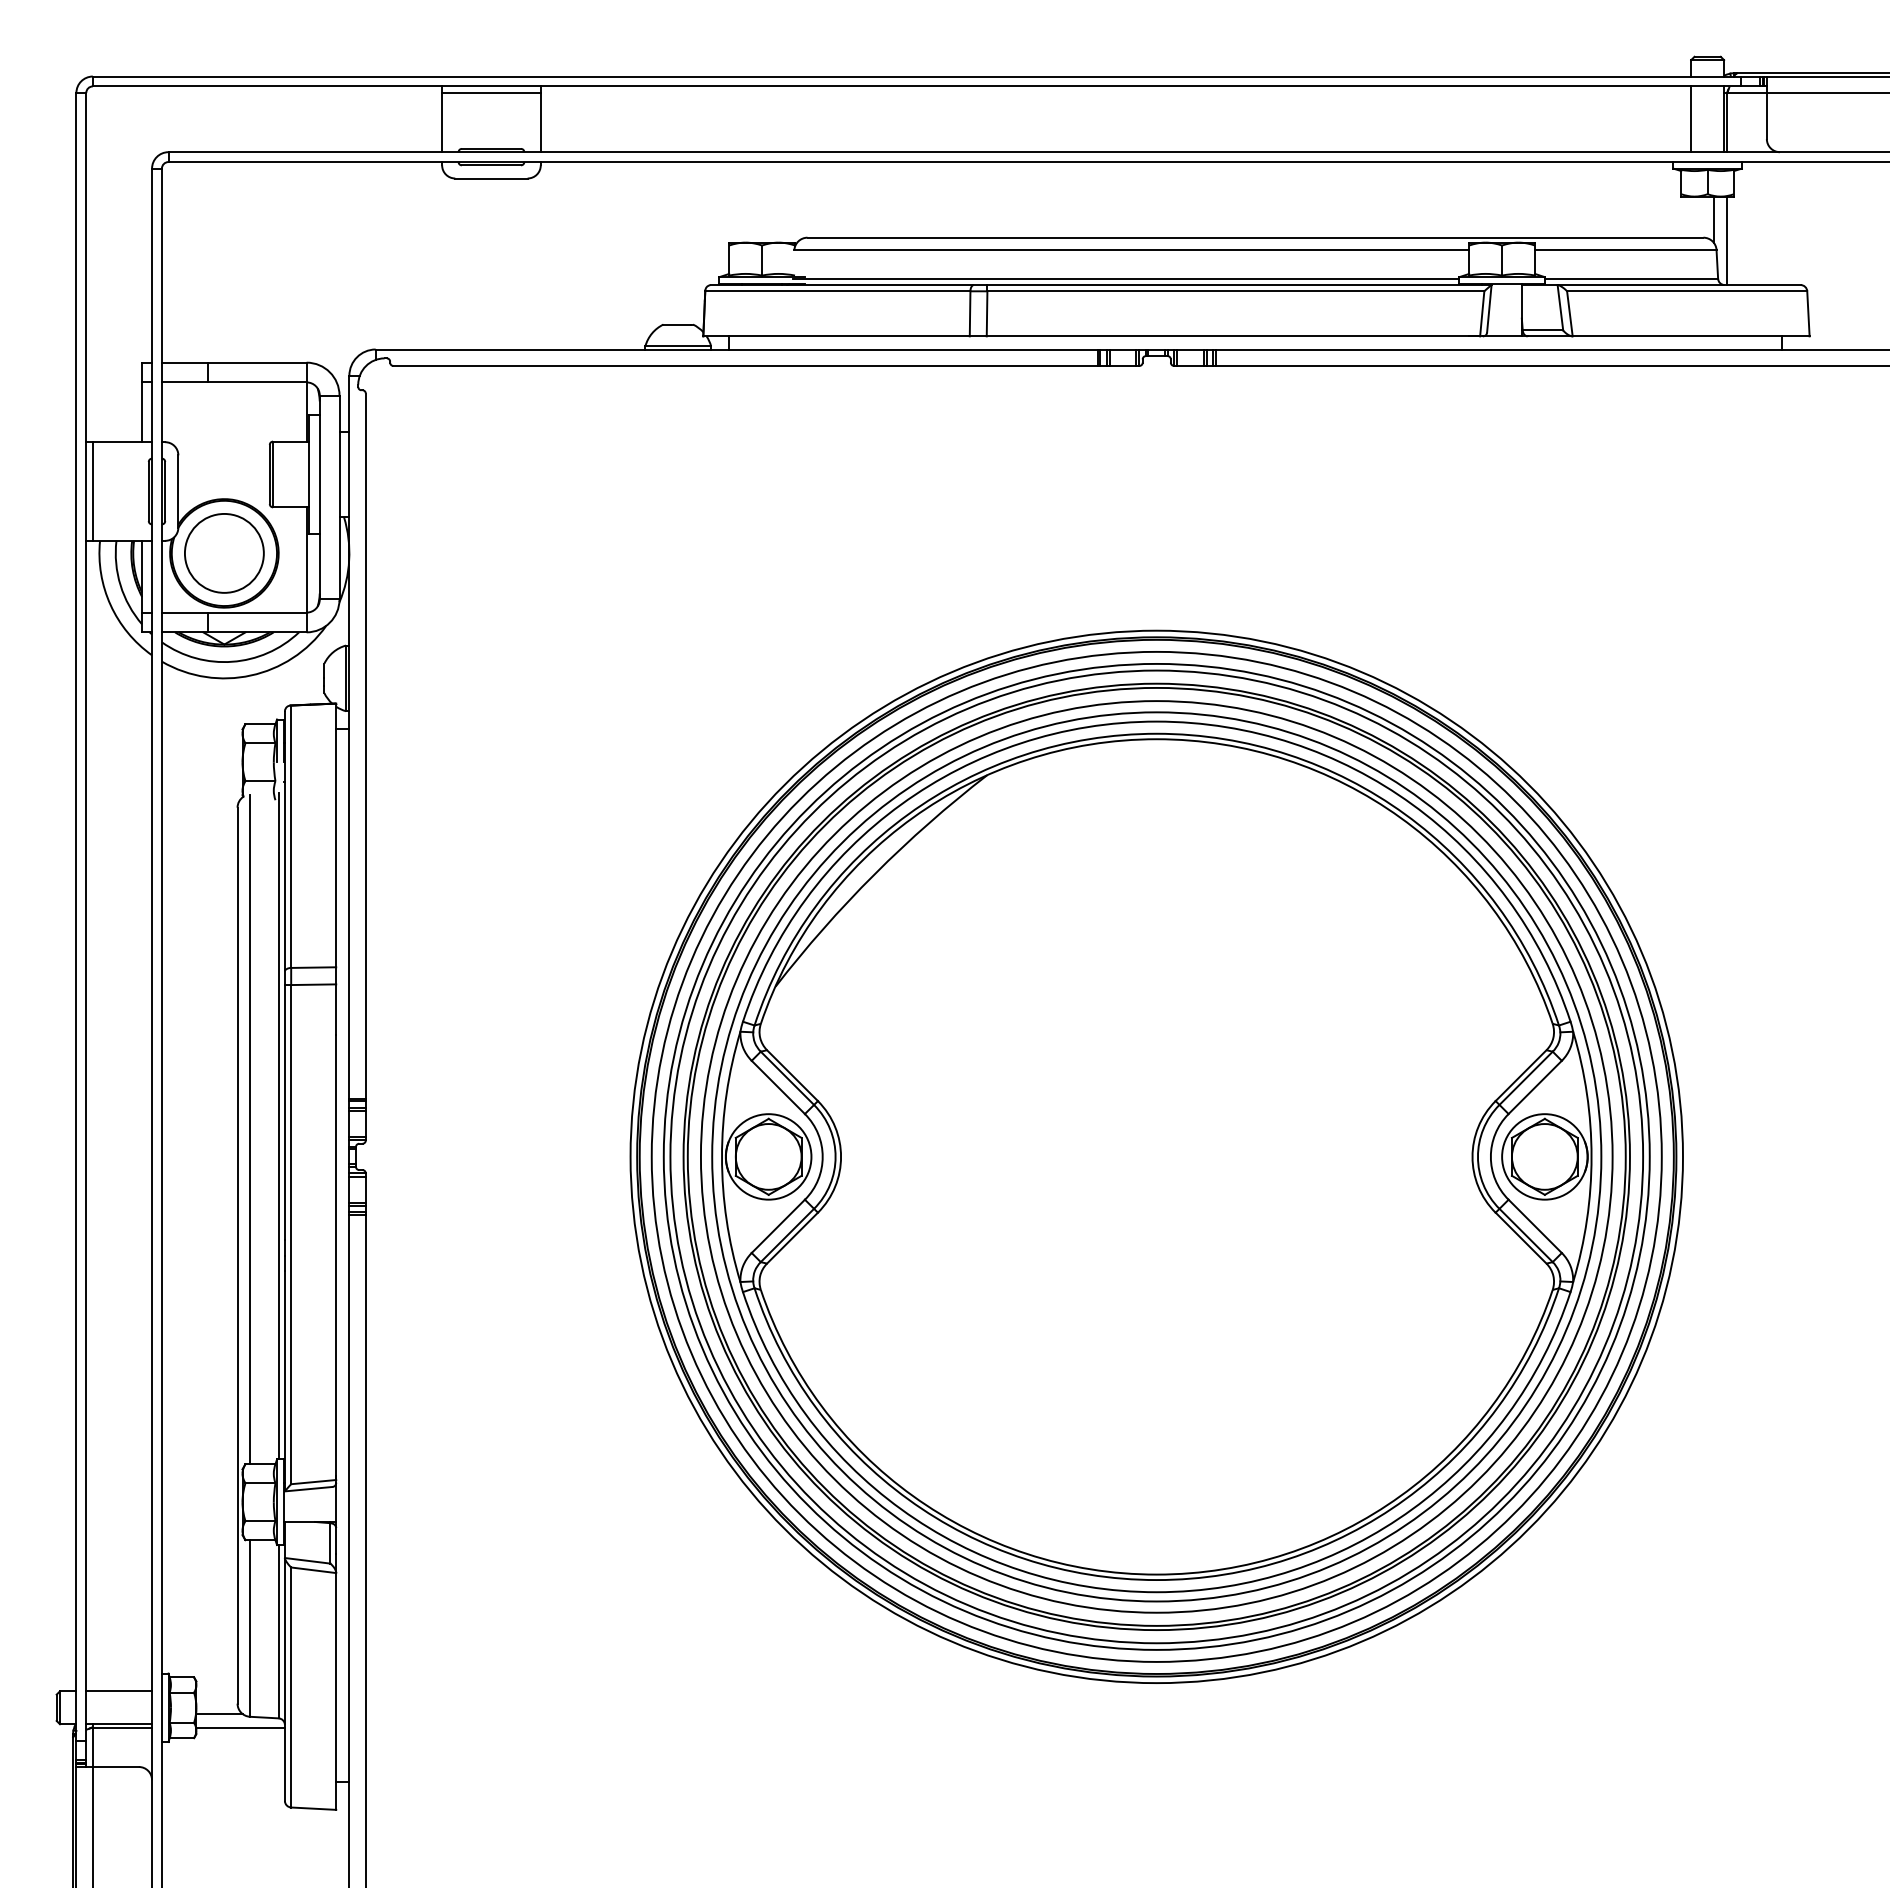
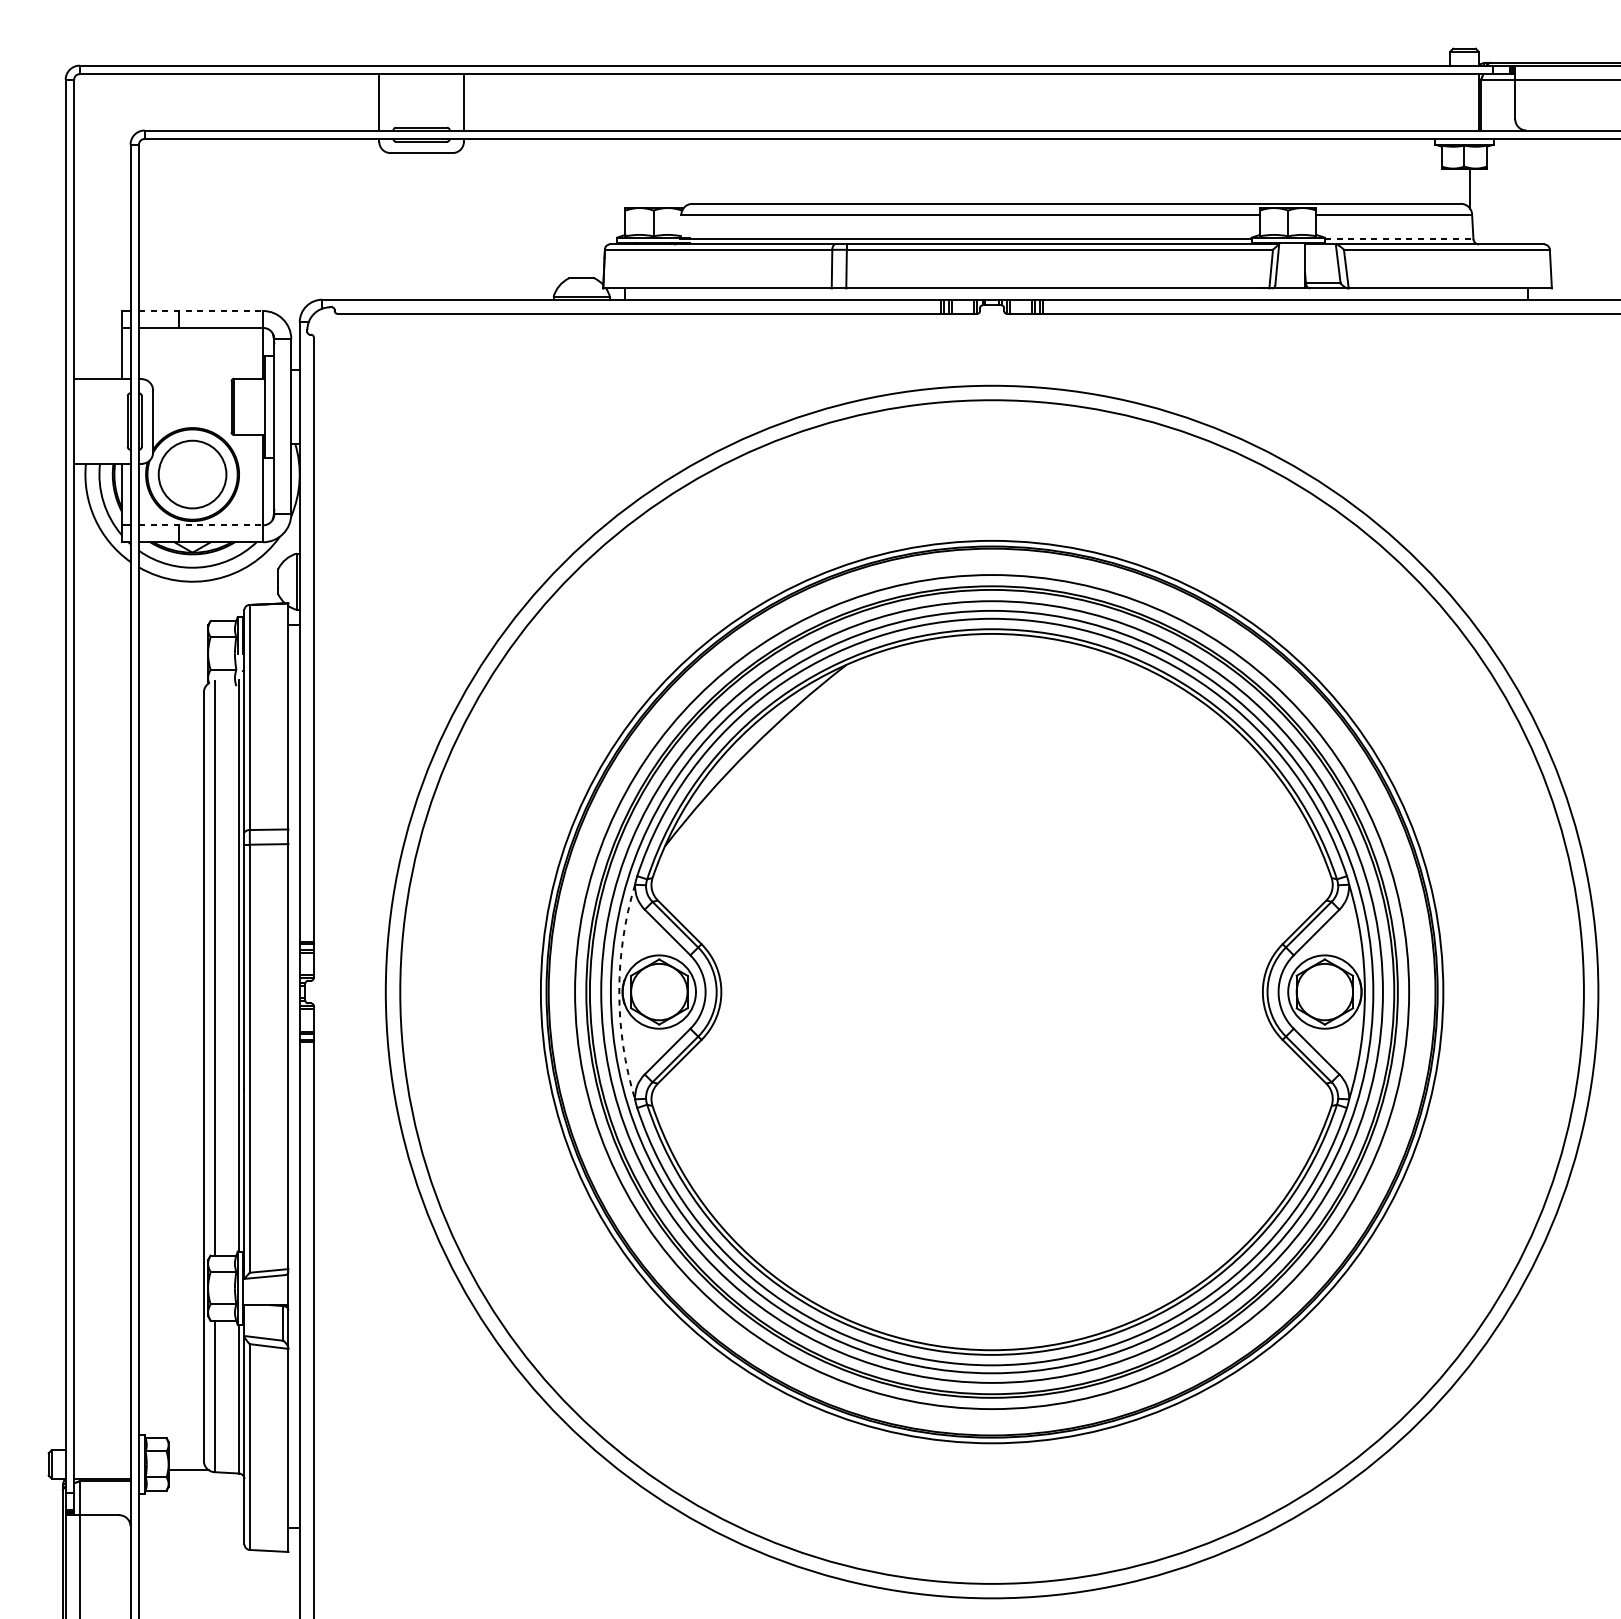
line: (491, 93) -> (421, 80), removed
line: (1691, 119) -> (1450, 102), removed
line: (1727, 240) -> (1481, 206), removed
line: (1631, 278) -> (1399, 238), solid -> dashed
line: (234, 362) -> (201, 310), solid -> dashed
line: (92, 491) -> (79, 421), removed
line: (234, 612) -> (201, 525), solid -> dashed
arc: (722, 1156) -> (619, 991), solid -> dashed
circle: (1156, 1156) -> (991, 991), size x1.4
circle: (1156, 1156) -> (991, 991), size x1.4
line: (119, 1691) -> (102, 1450), removed
line: (240, 1727) -> (206, 1481), removed

